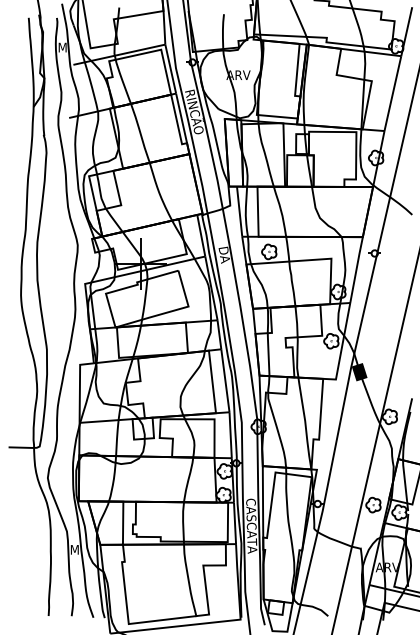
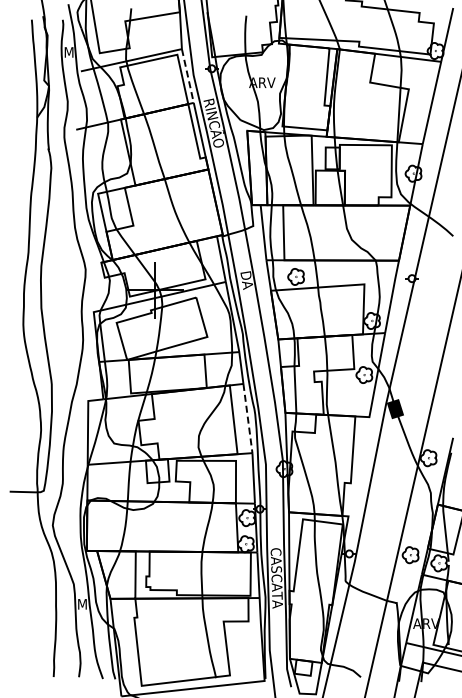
line: (170, 69) -> (187, 76), solid -> dashed
line: (225, 380) -> (247, 418), solid -> dashed

